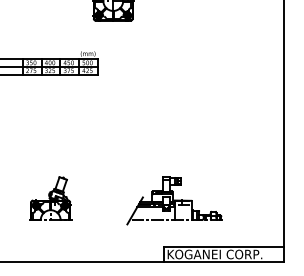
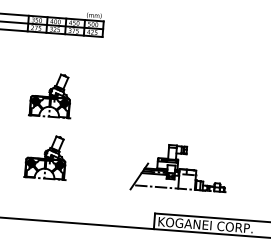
part: (50, 136) -> (50, 95), added
part: (174, 200) -> (179, 169), moved

